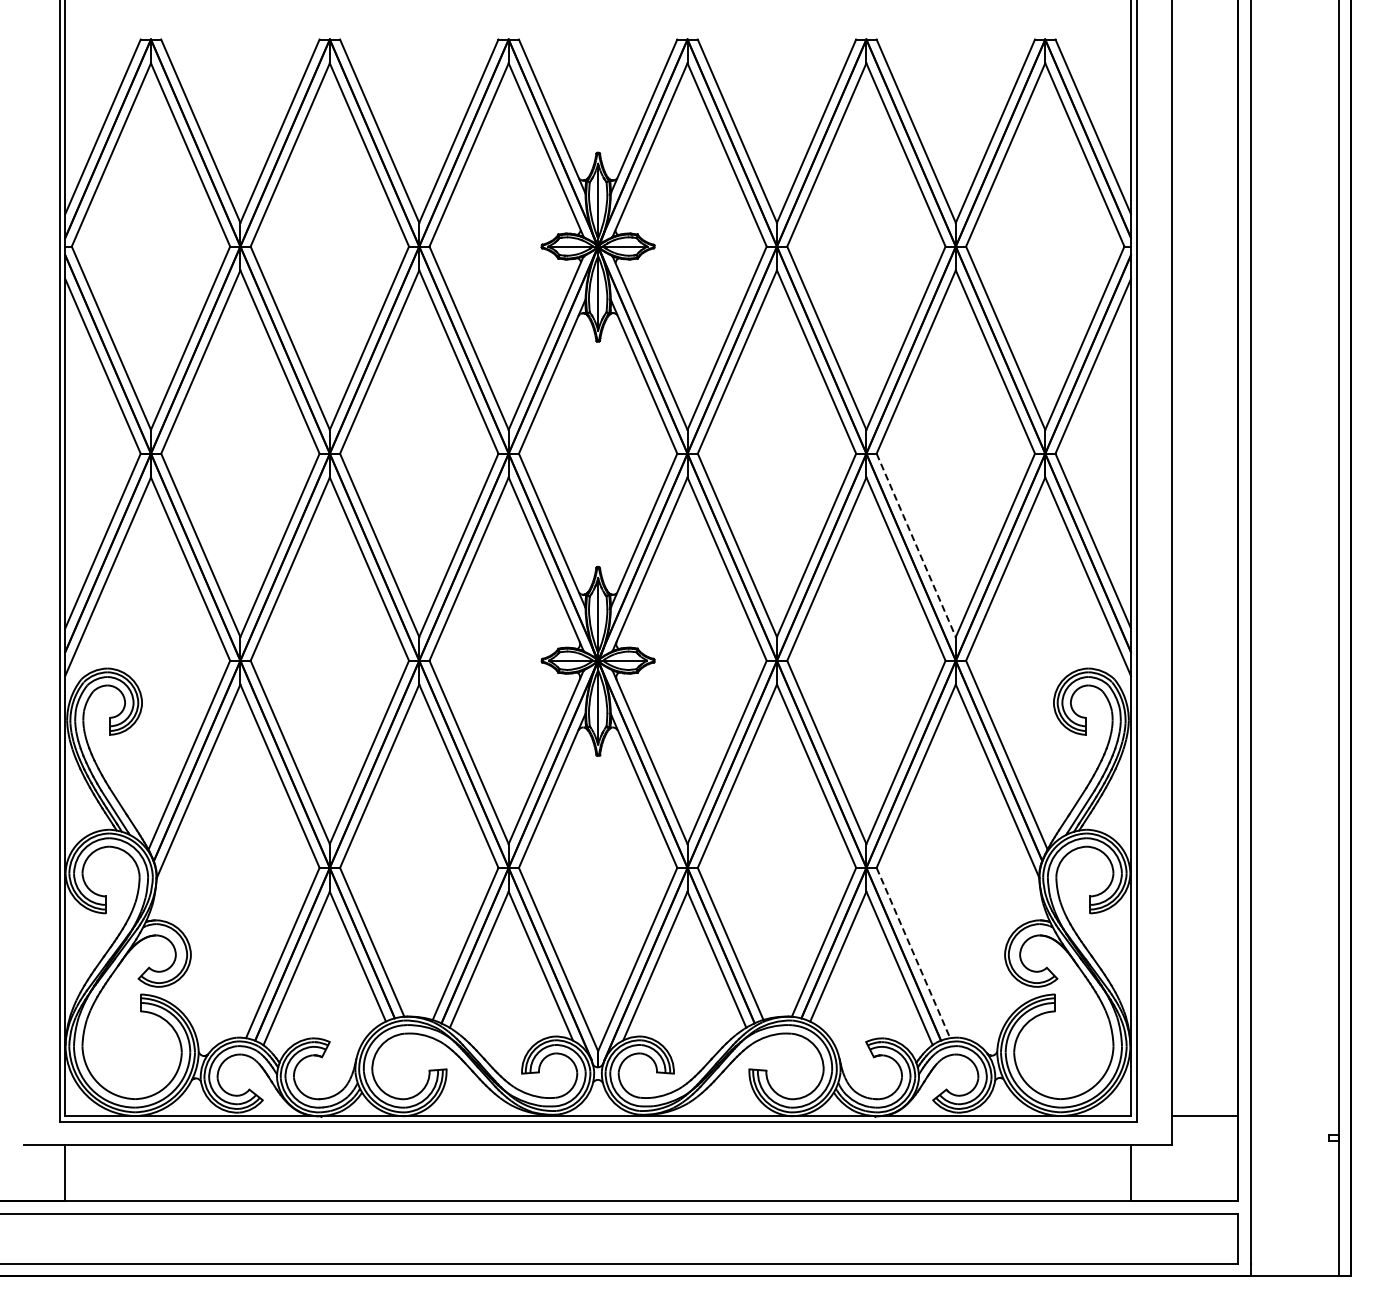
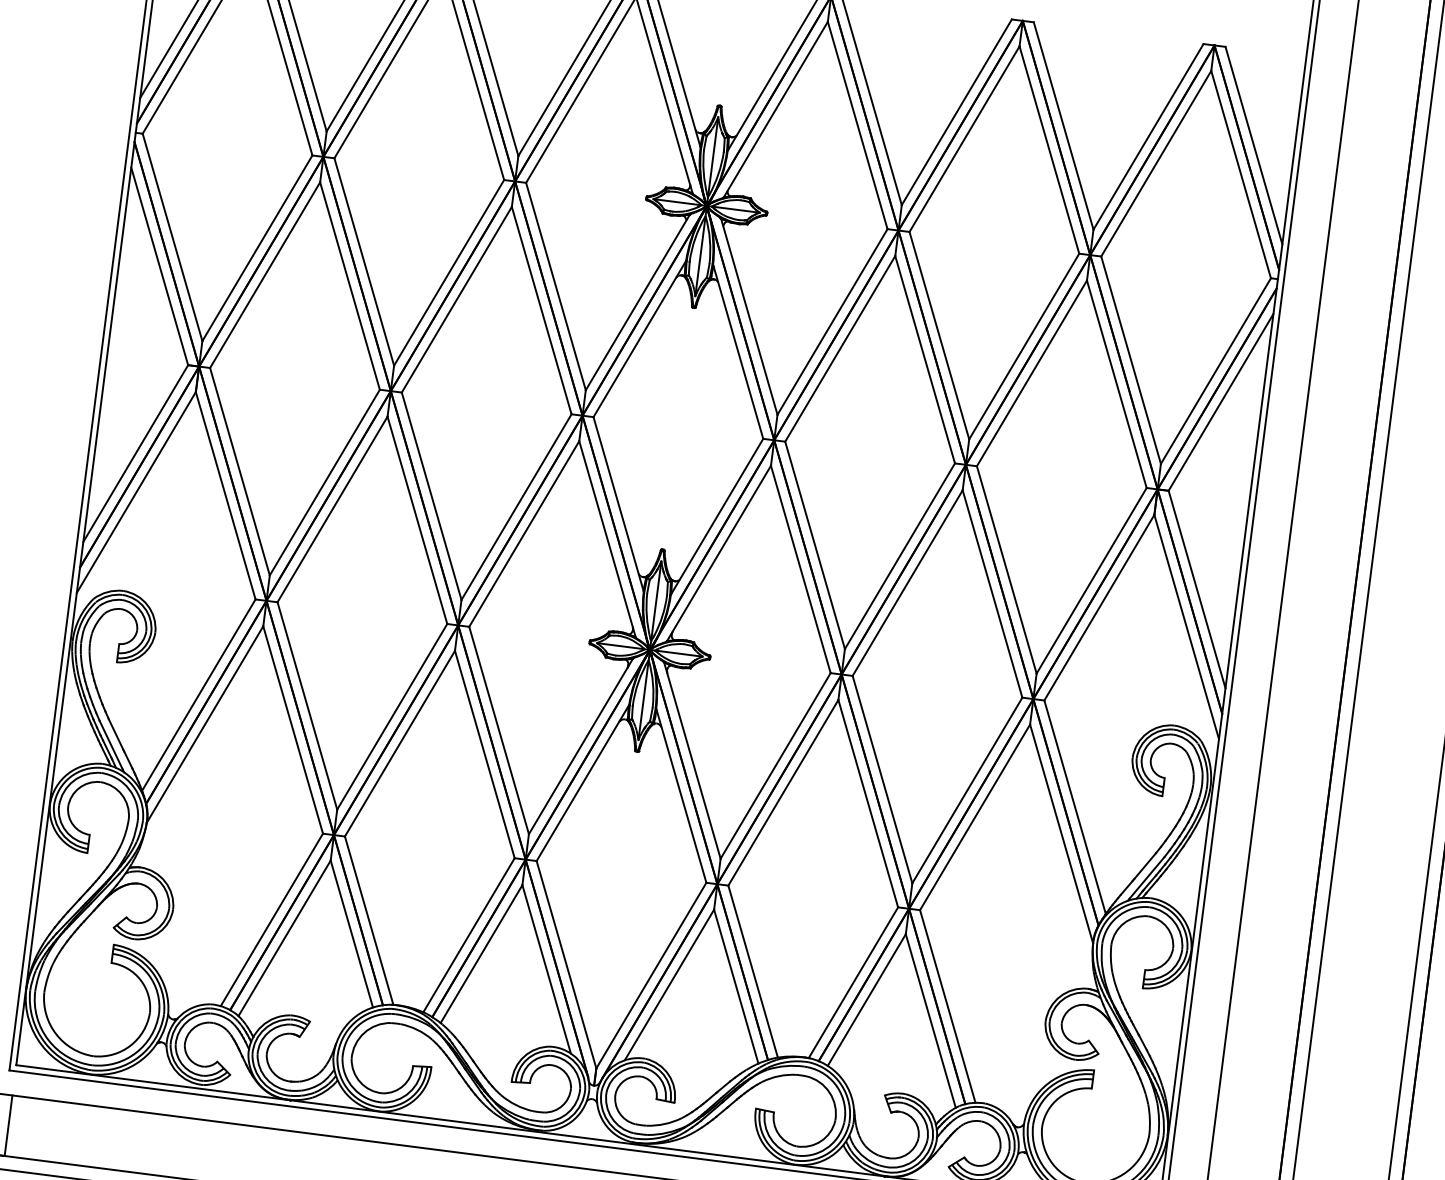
line: (916, 545) -> (1007, 570), dashed -> solid
line: (913, 953) -> (947, 1006), dashed -> solid

